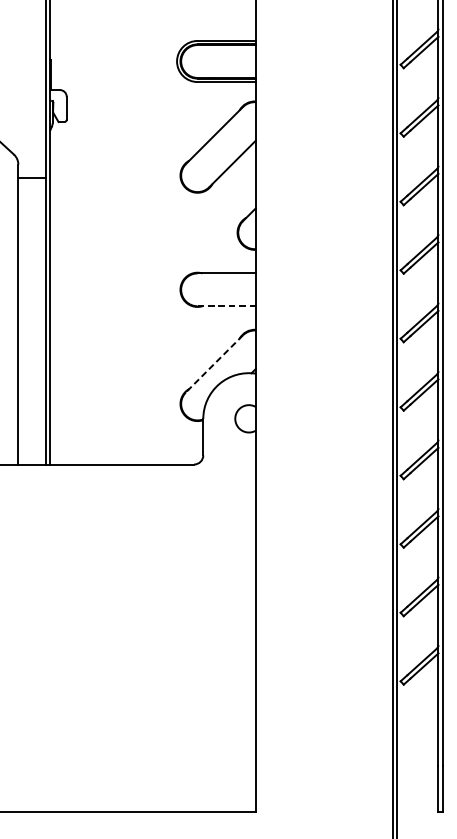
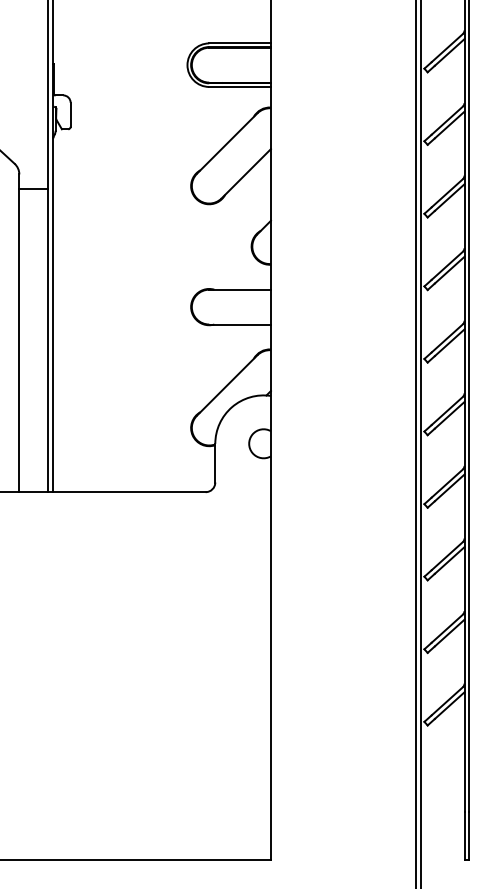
line: (227, 306) -> (240, 324), dashed -> solid
line: (214, 363) -> (227, 385), dashed -> solid

